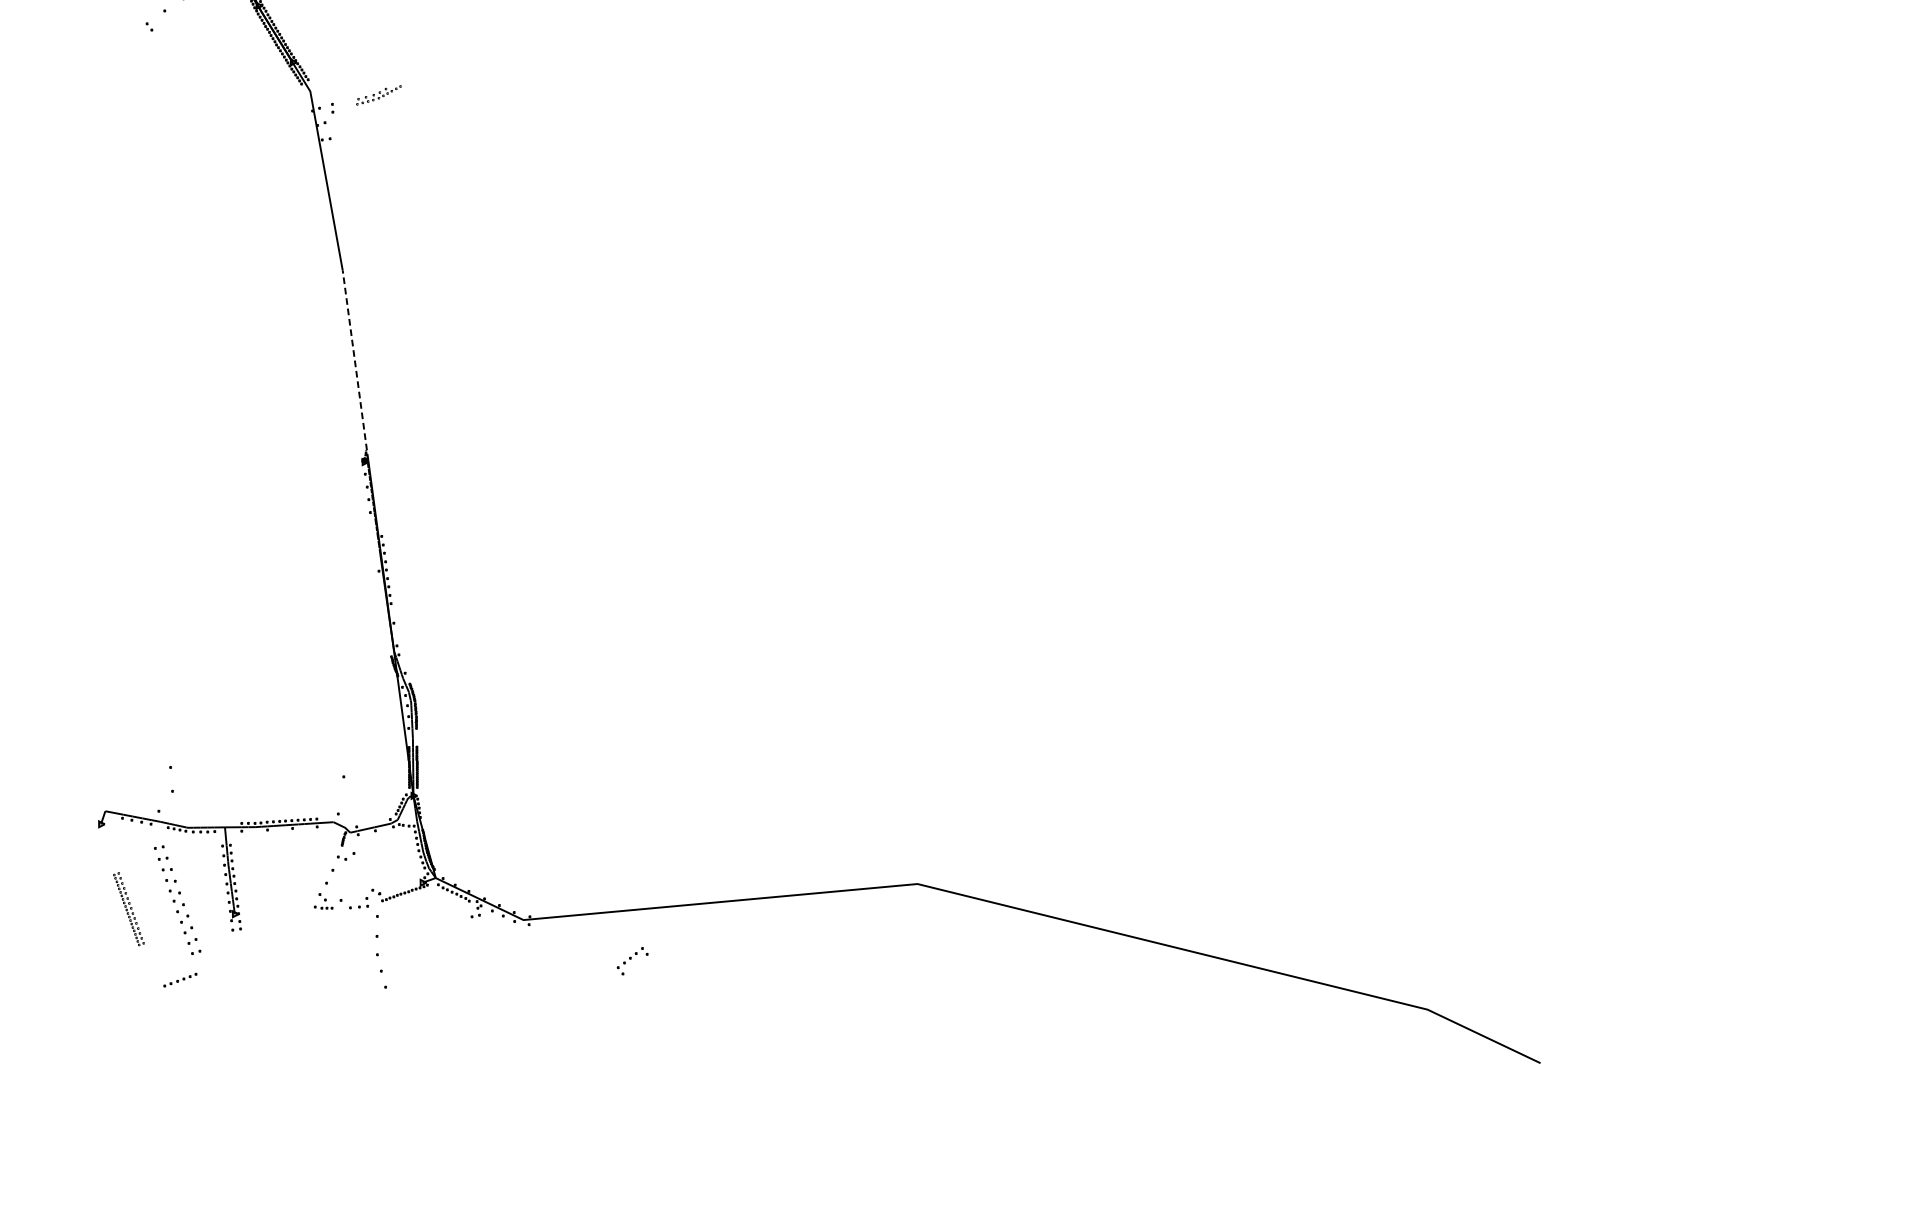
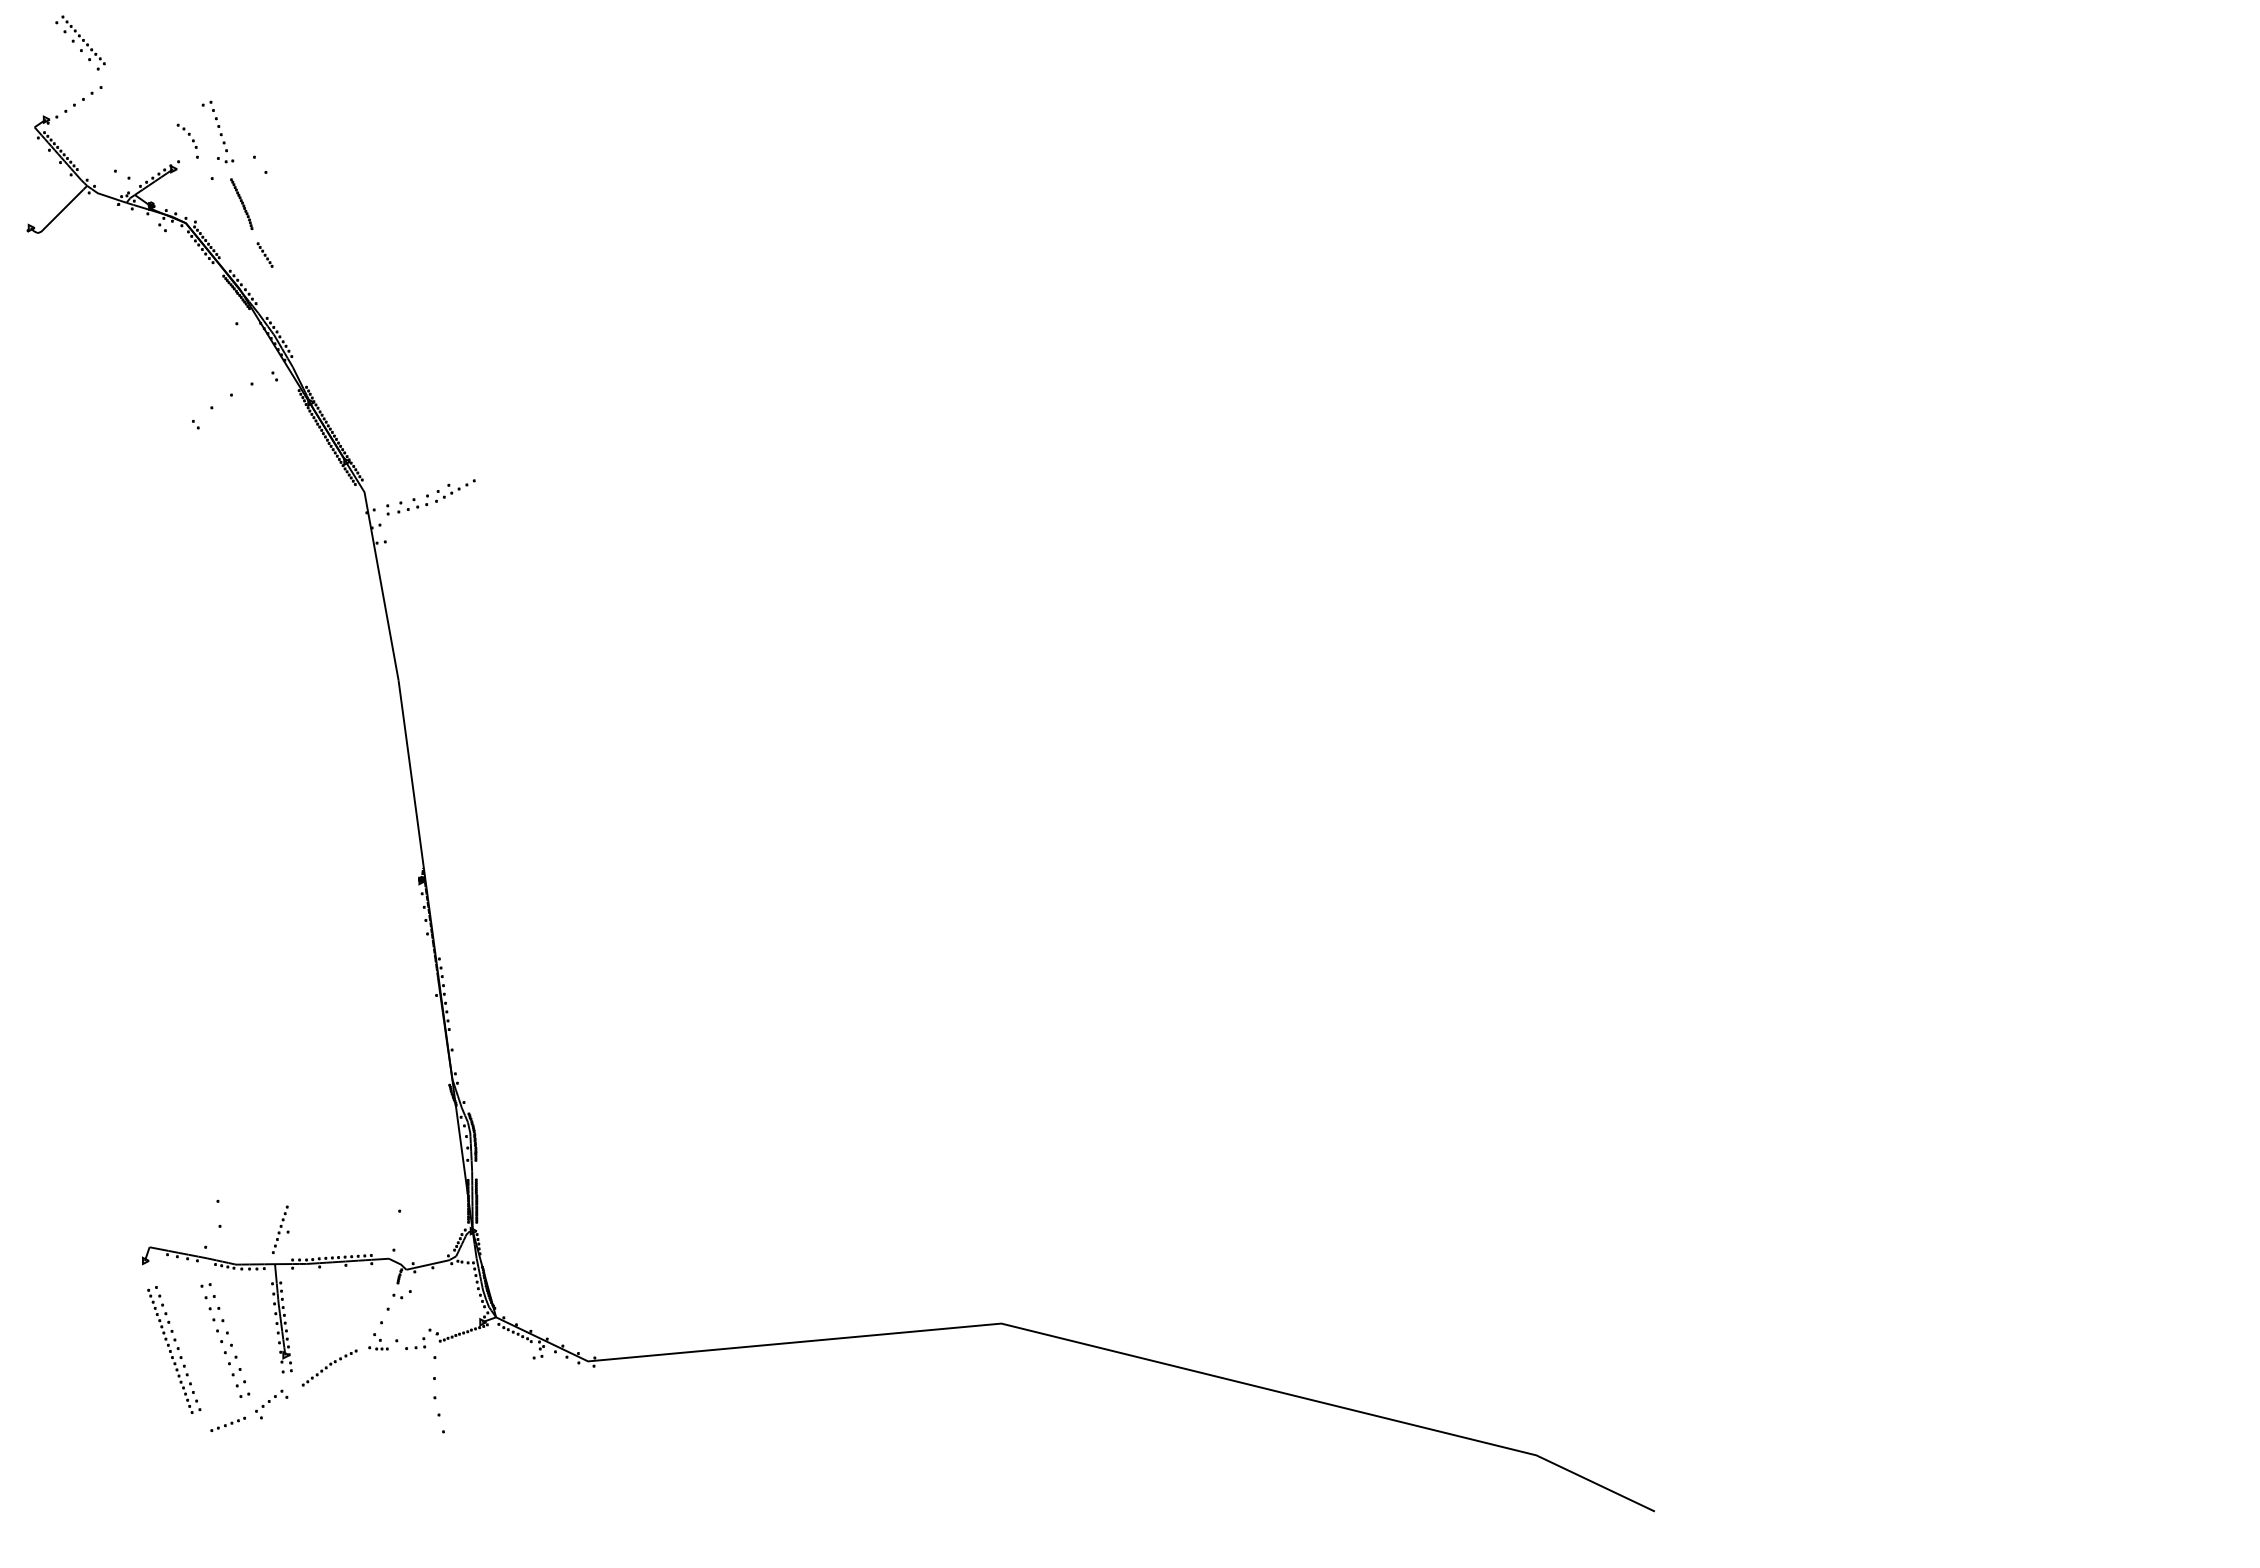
part: (378, 95) -> (436, 496), size x1.67
line: (355, 365) -> (411, 779), dashed -> solid
part: (230, 794) -> (280, 1229), added
part: (129, 908) -> (174, 1349), size x1.67
part: (276, 925) -> (329, 1367), added
part: (632, 961) -> (271, 1404), moved

